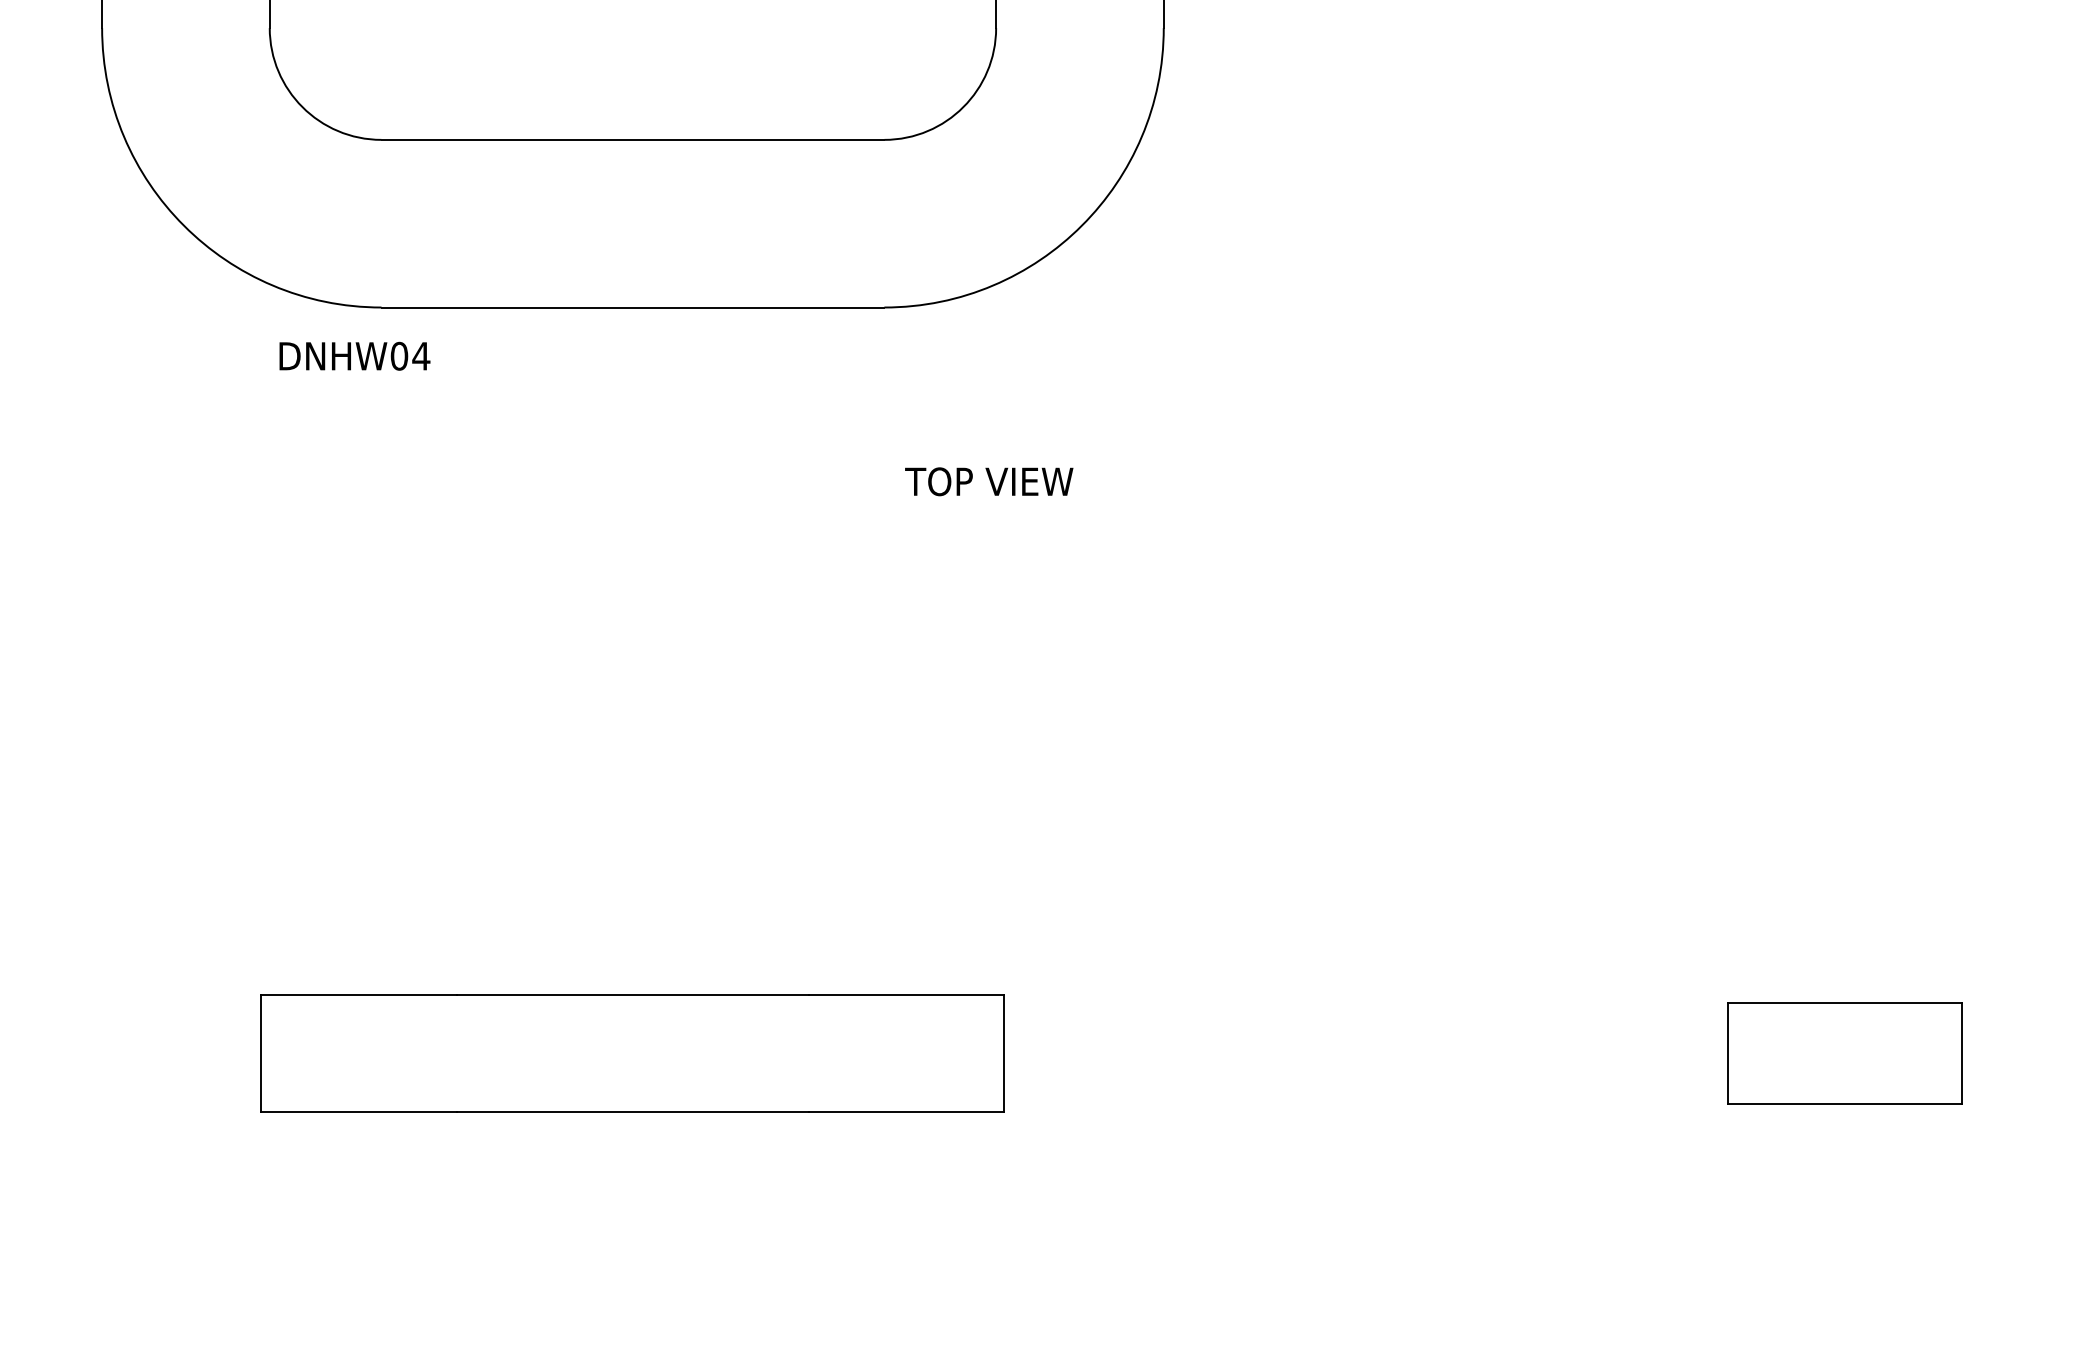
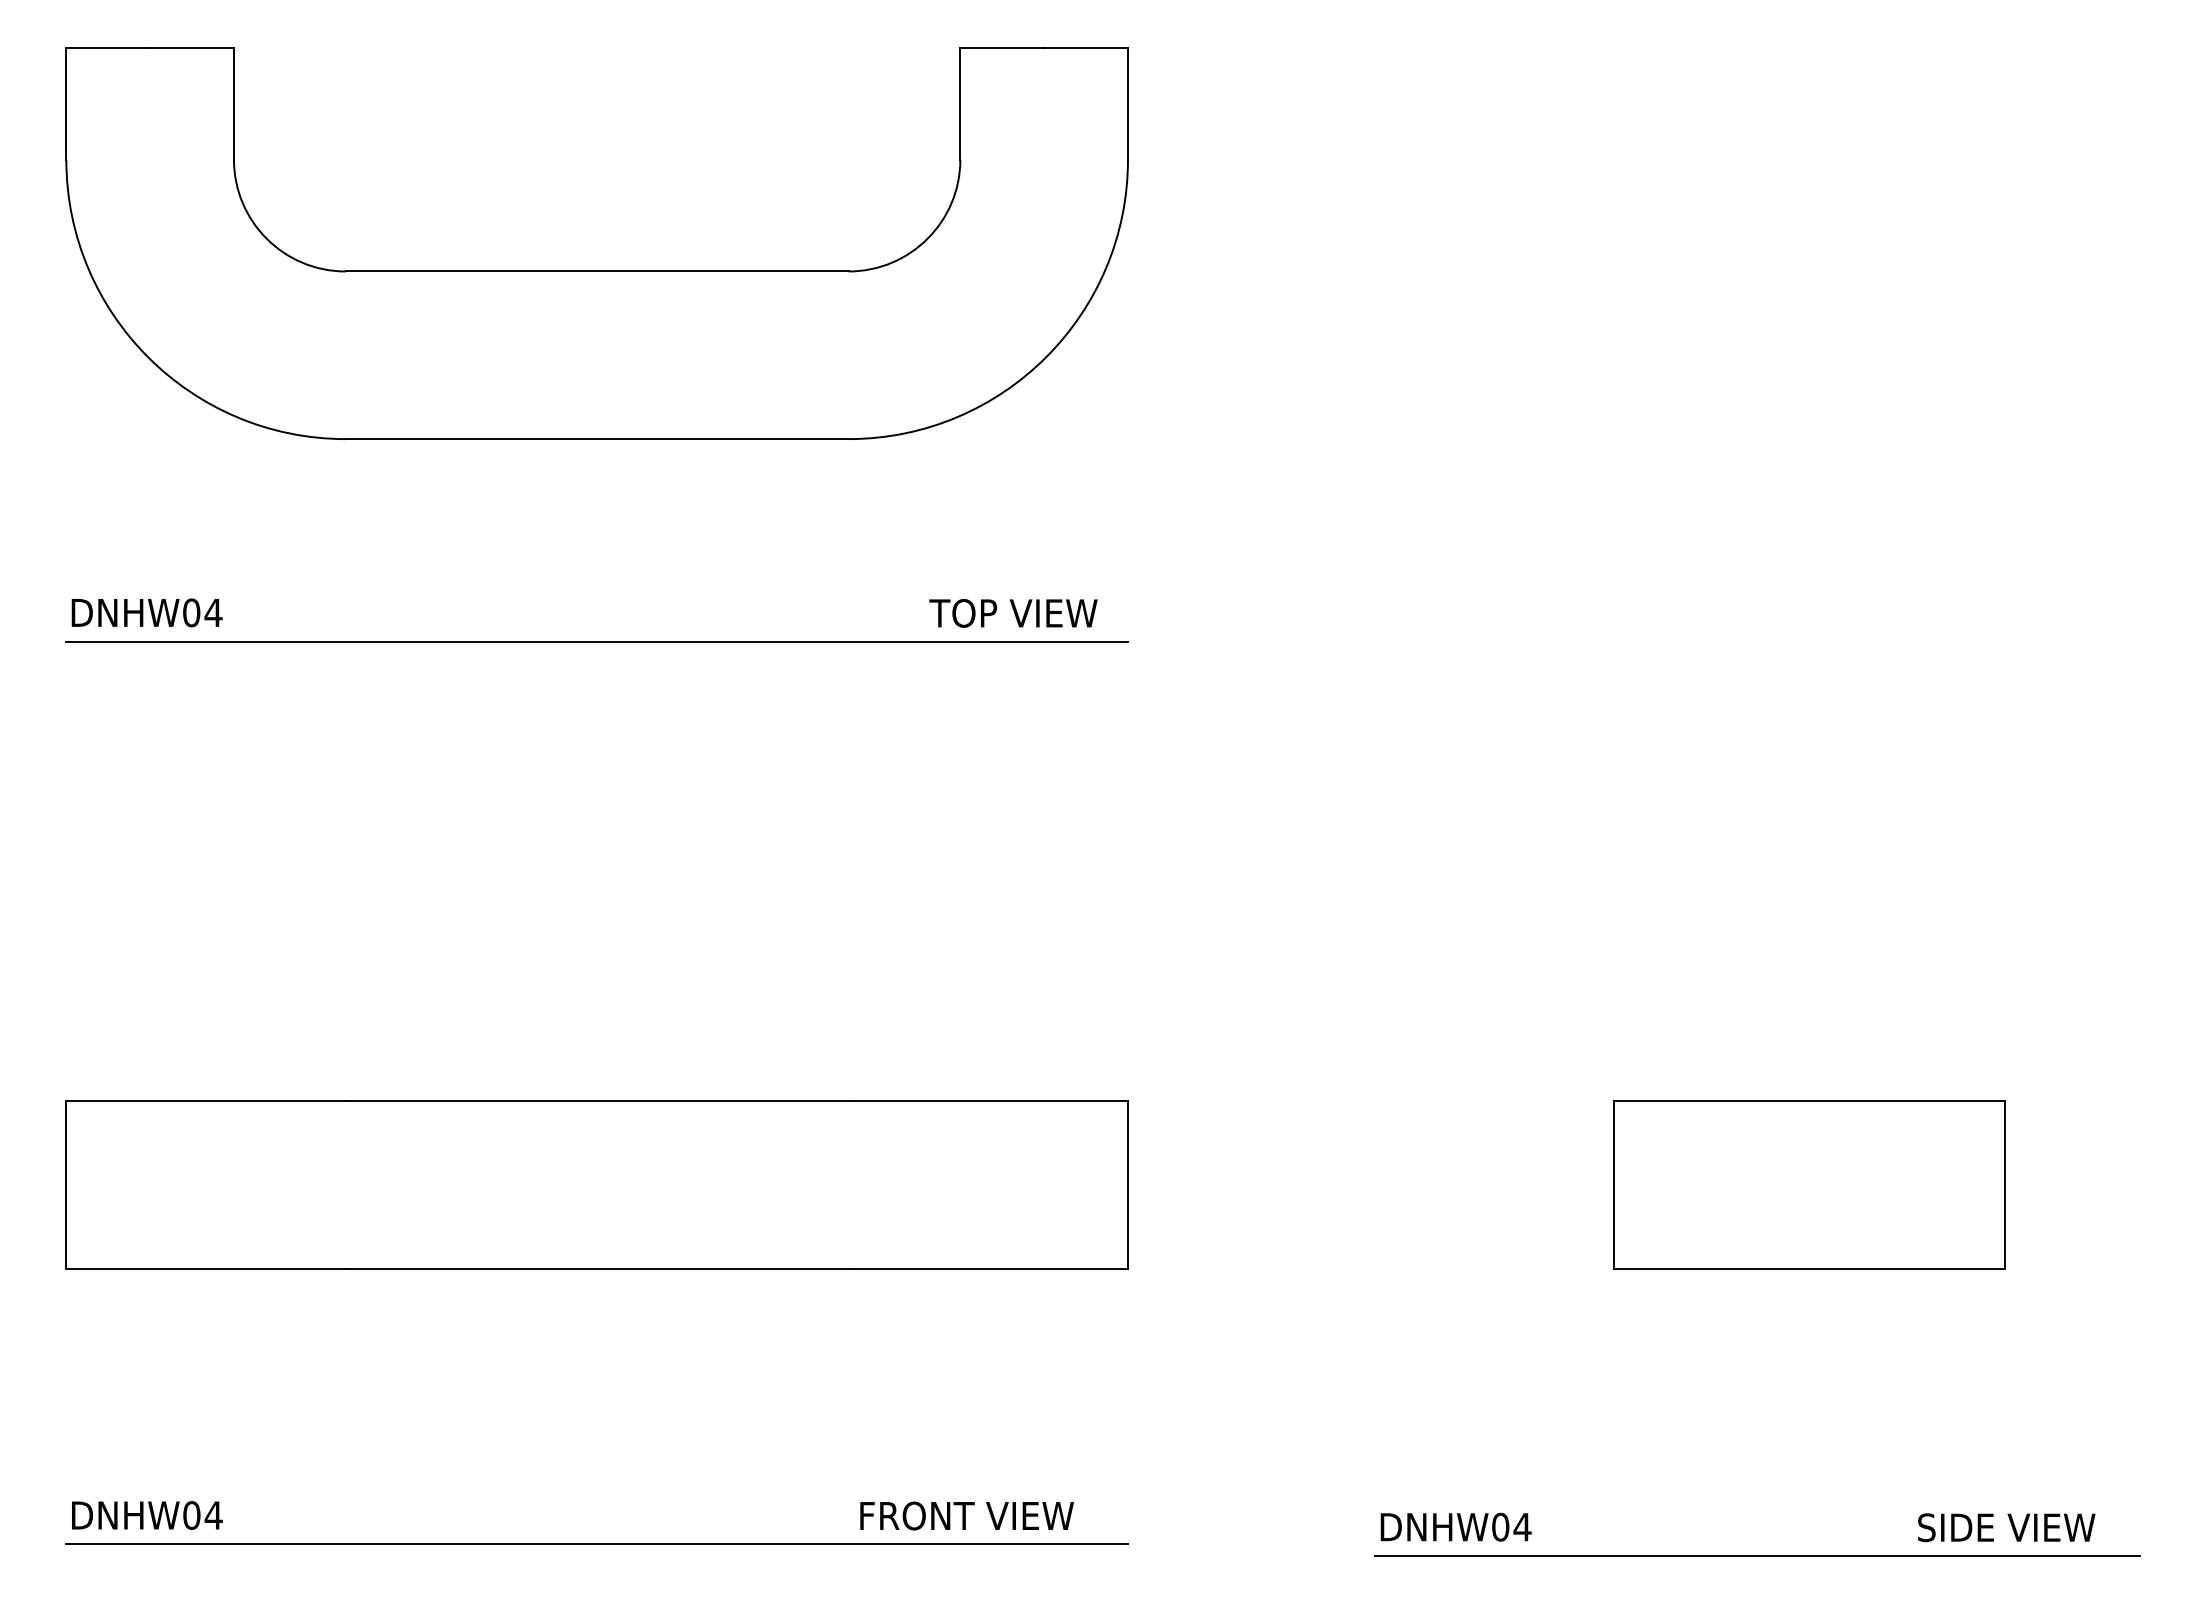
text: (354, 355) -> (146, 612), moved
text: (989, 481) -> (1013, 613), moved
line: (632, 509) -> (596, 641), added
part: (632, 1052) -> (596, 1184), size x1.43
part: (1845, 1052) -> (1809, 1184), size x1.67

